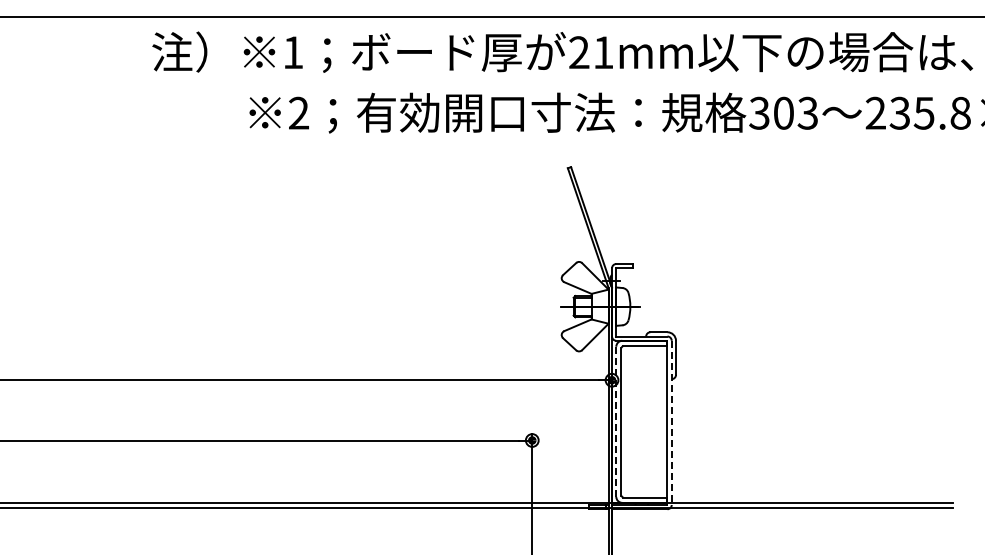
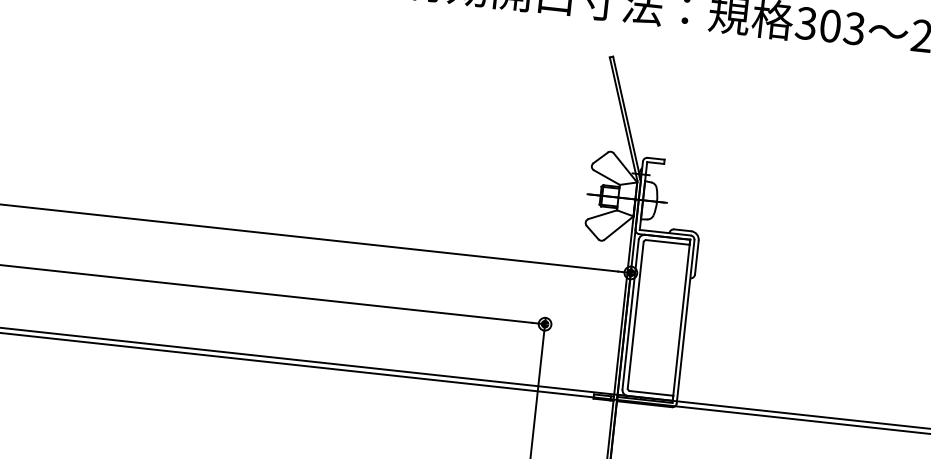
line: (616, 422) -> (630, 315), dashed -> solid
line: (671, 423) -> (685, 322), dashed -> solid

